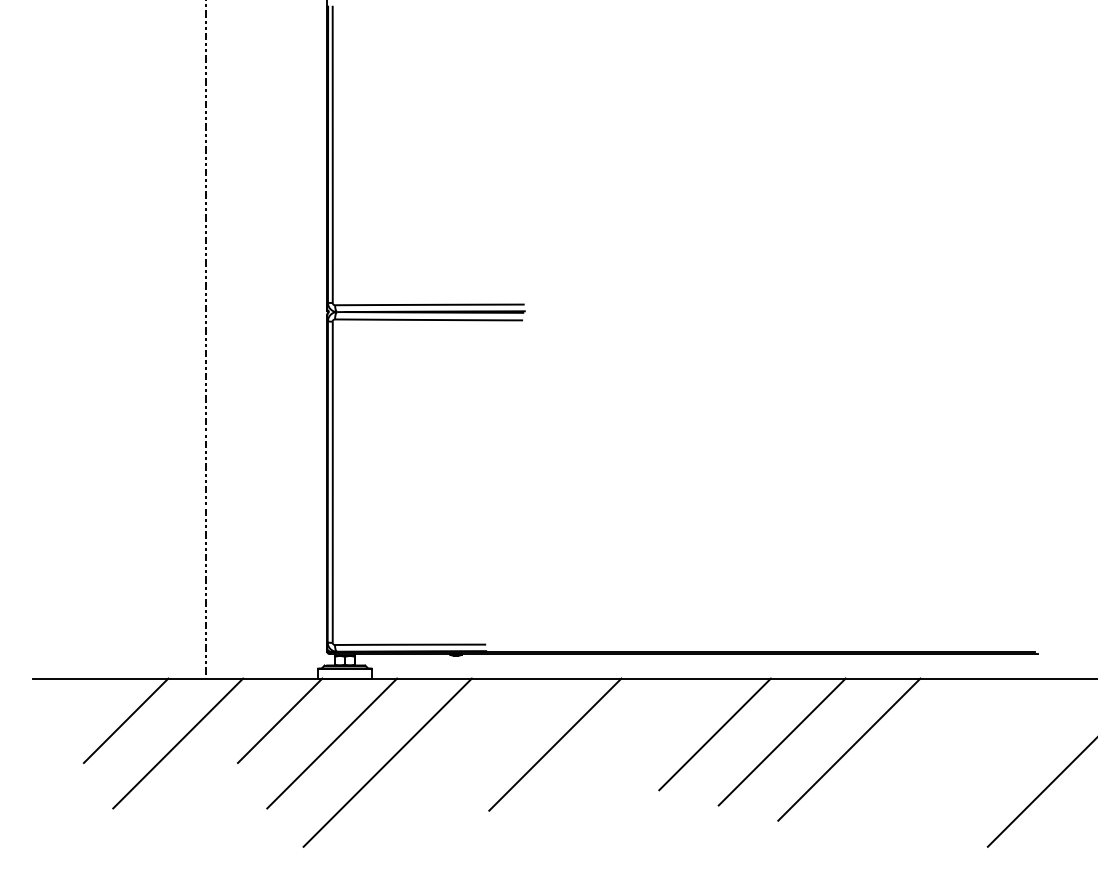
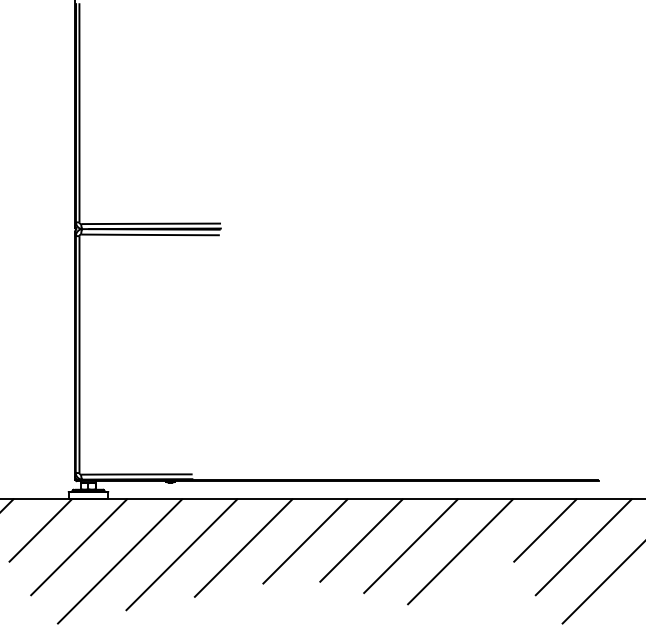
line: (964, 720) -> (545, 530), added
line: (639, 735) -> (305, 541), added
line: (1016, 743) -> (583, 547), added
line: (471, 753) -> (181, 554), added

